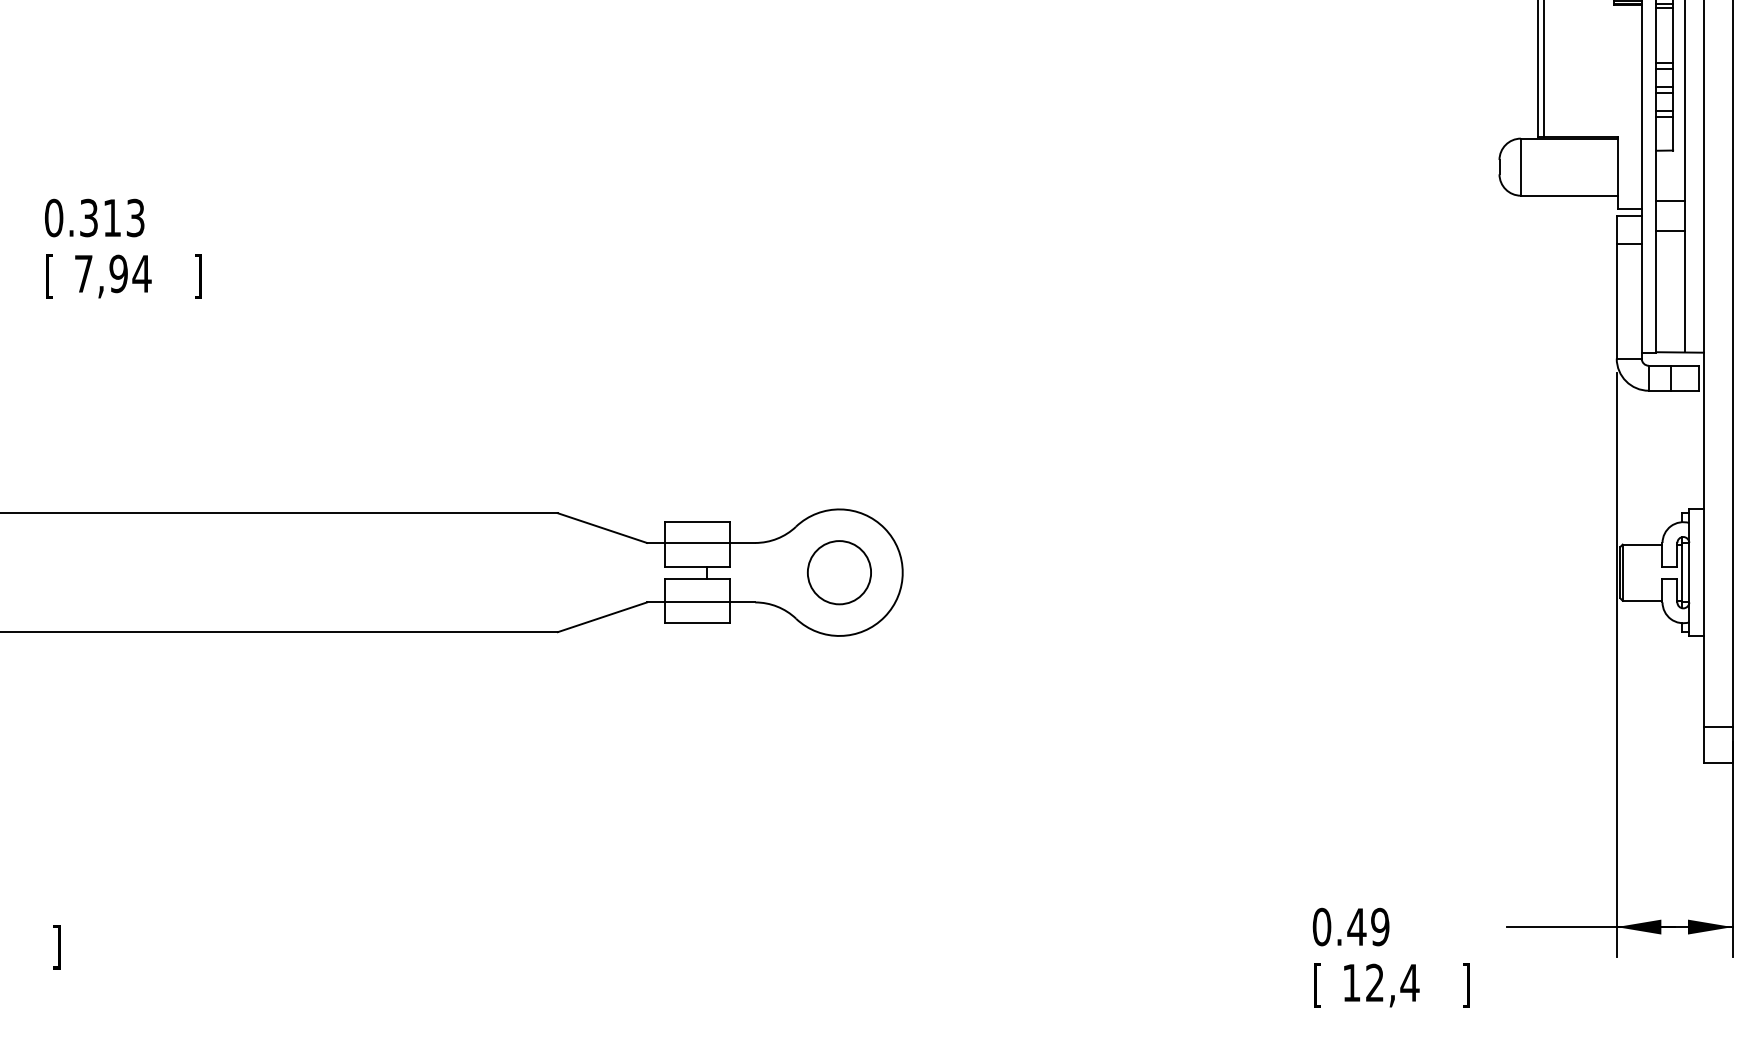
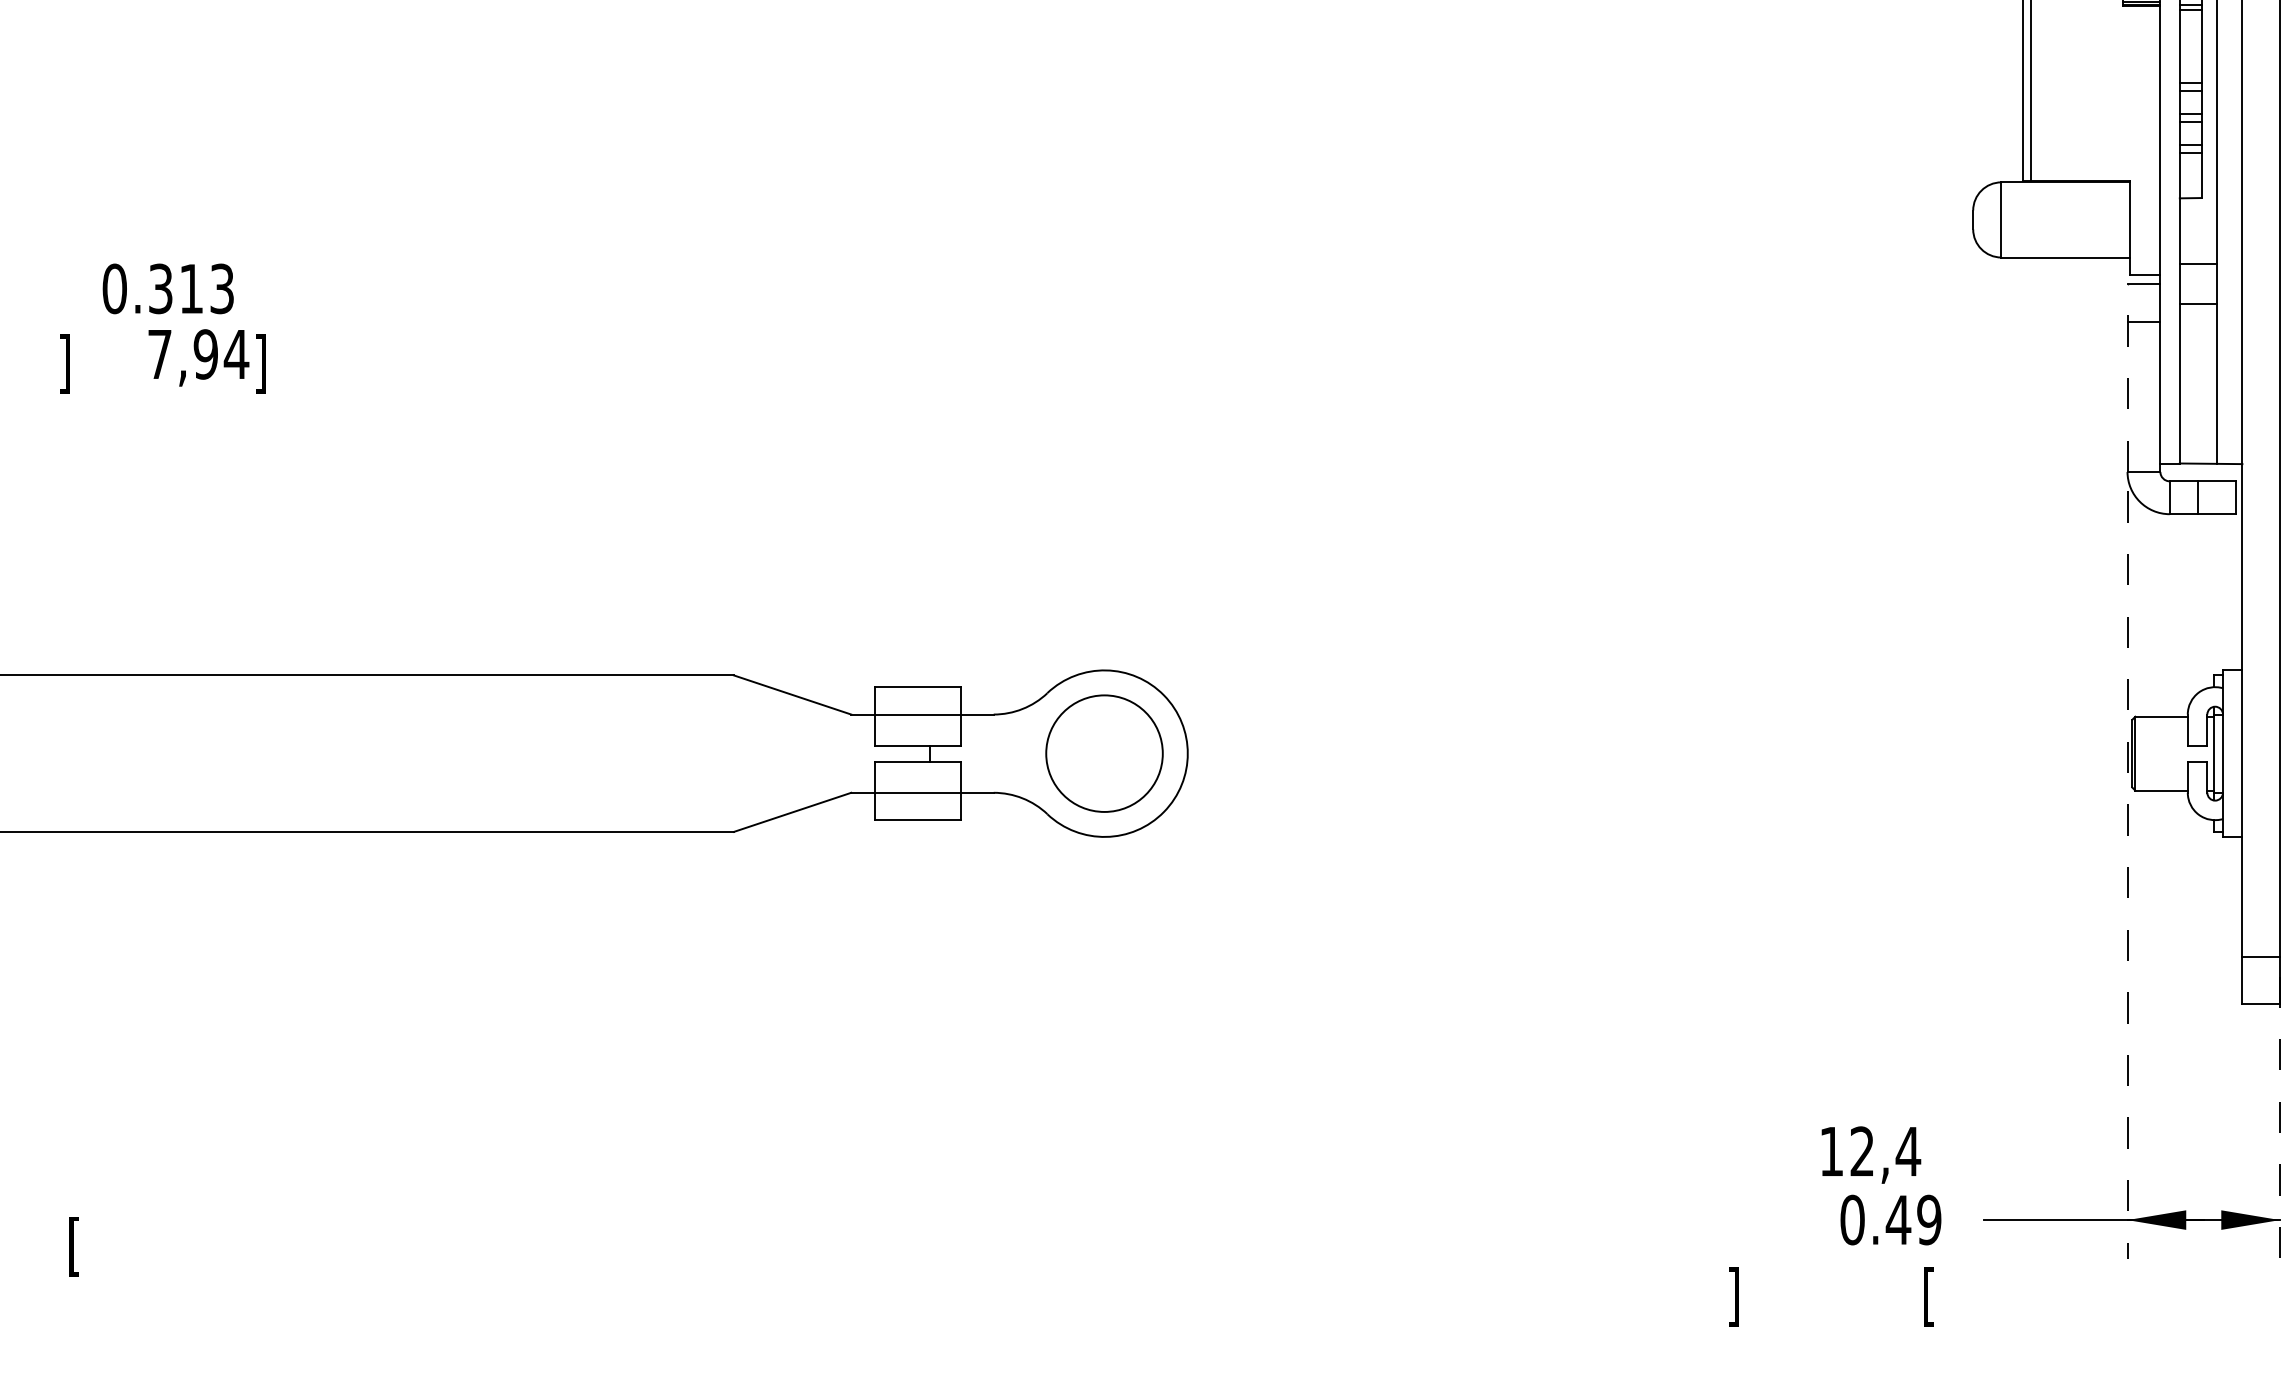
text: (94, 217) -> (167, 288), moved
text: (49, 276) -> (64, 363), [ -> ]
text: (113, 276) -> (198, 357), moved
line: (1616, 287) -> (2127, 378), solid -> dashed
circle: (839, 572) -> (1104, 753), size x1.4
line: (1616, 665) -> (2127, 875), solid -> dashed
line: (1732, 849) -> (2279, 1118), solid -> dashed
text: (1350, 926) -> (1890, 1219), moved
text: (56, 947) -> (74, 1246), ] -> [
text: (1317, 985) -> (1733, 1296), [ -> ]
text: (1381, 985) -> (1871, 1154), moved
text: (1466, 985) -> (1929, 1296), ] -> [

